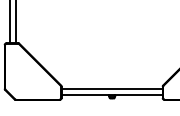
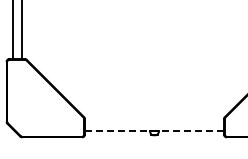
line: (112, 89) -> (154, 122), removed
line: (112, 95) -> (154, 130), solid -> dashed

